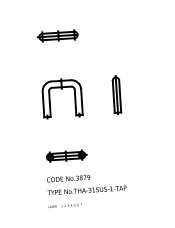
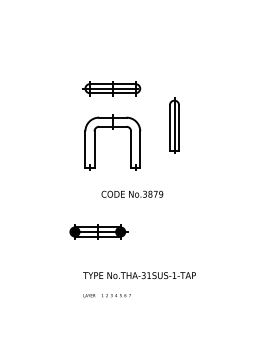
part: (57, 35) -> (111, 88), moved
part: (116, 94) -> (174, 125), moved
part: (66, 155) -> (98, 231), moved
text: (68, 178) -> (132, 193), moved

